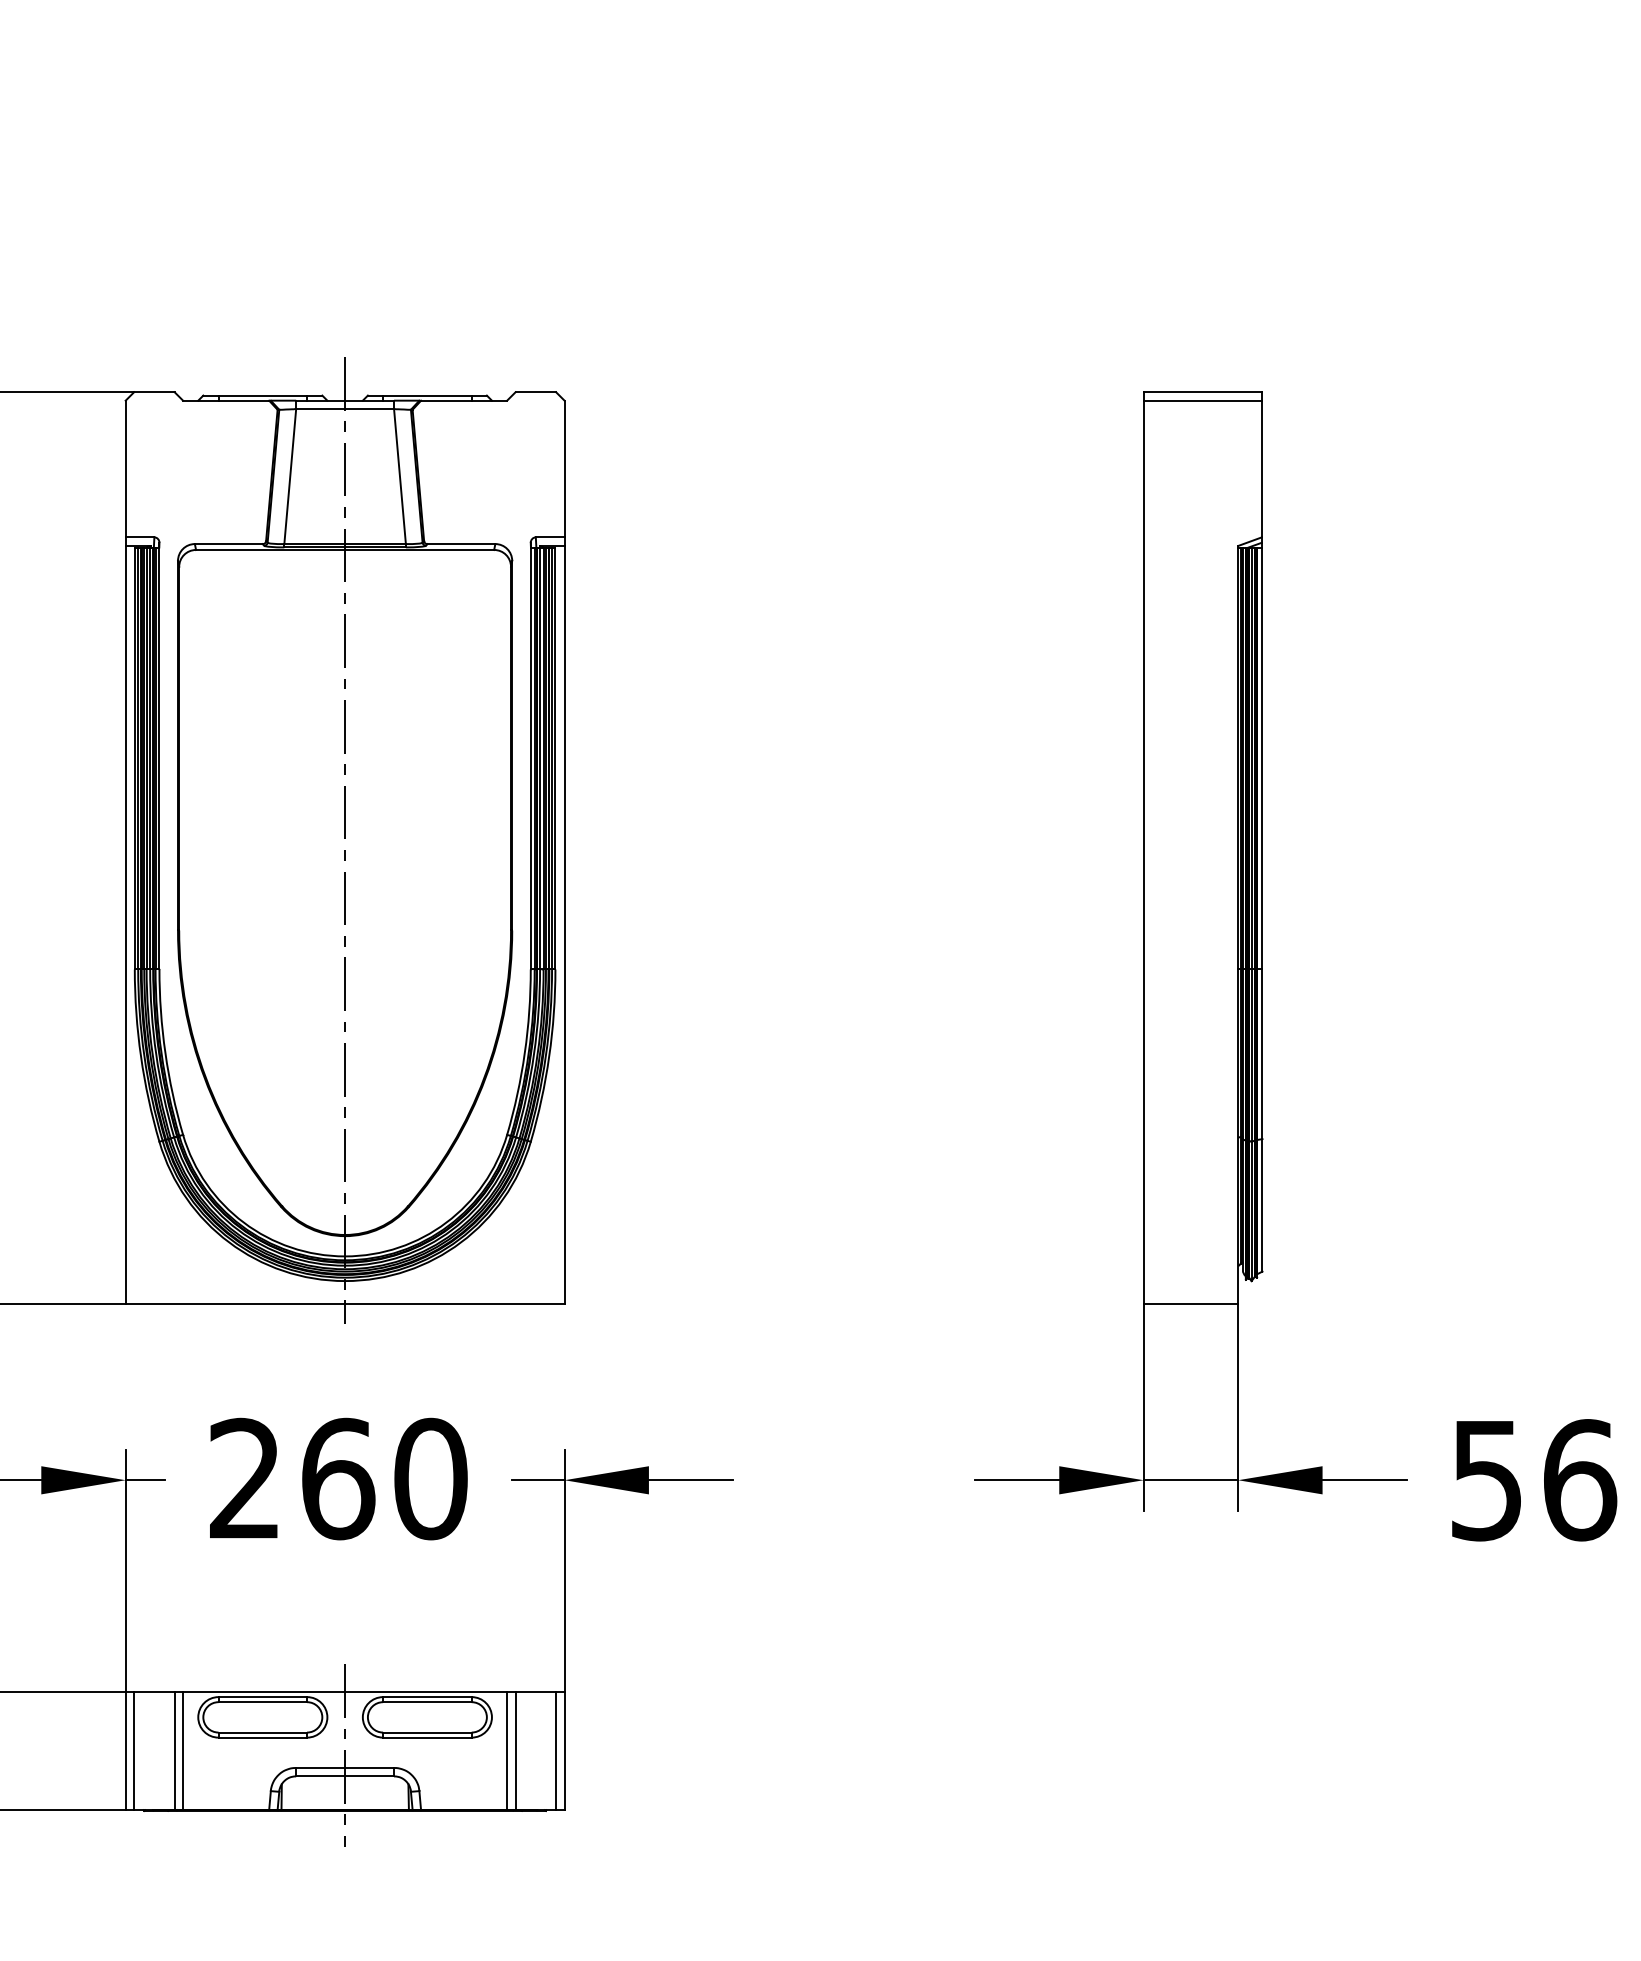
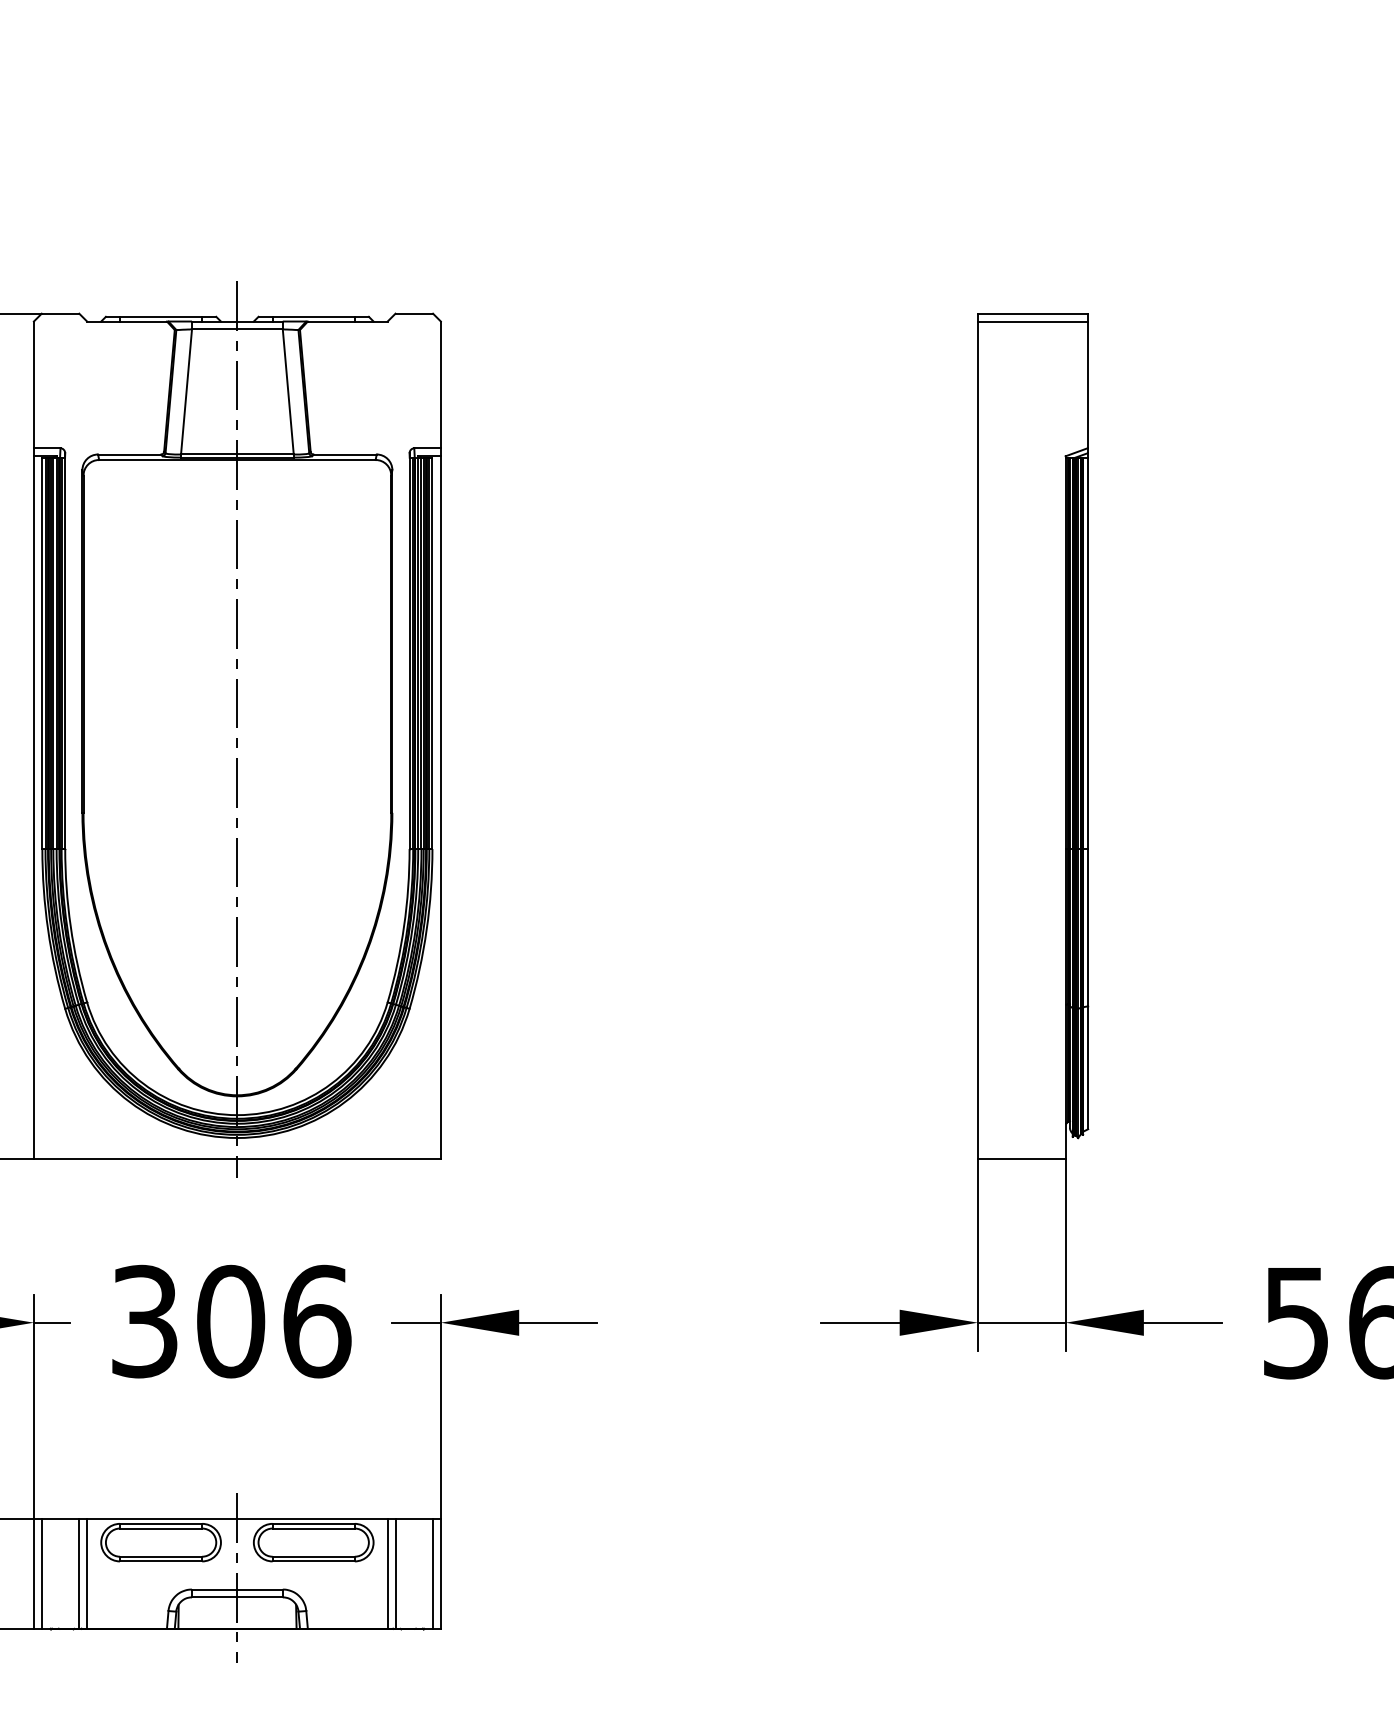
text: (339, 1478) -> (232, 1321), 260 -> 306

